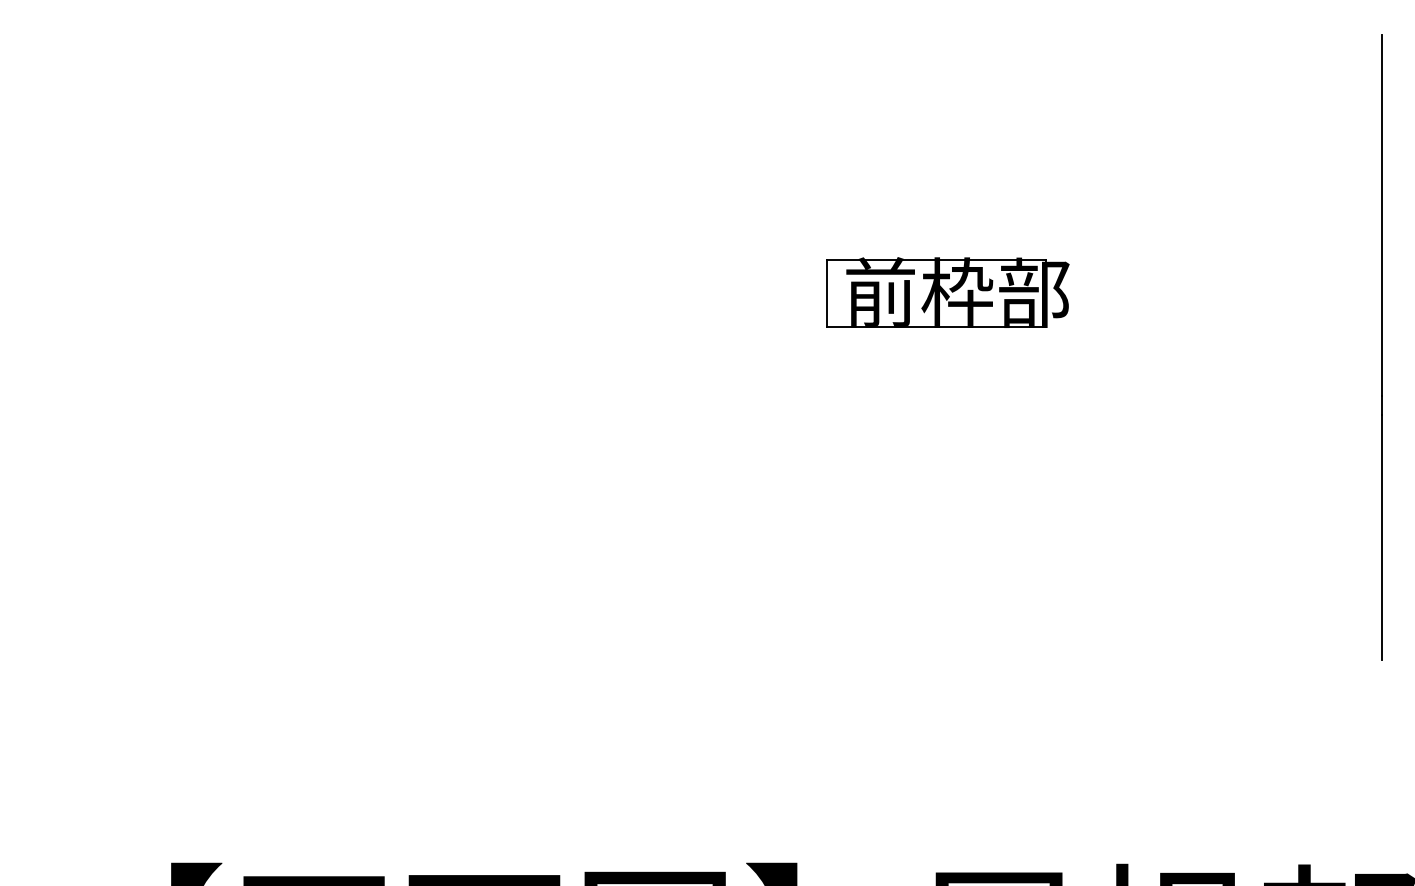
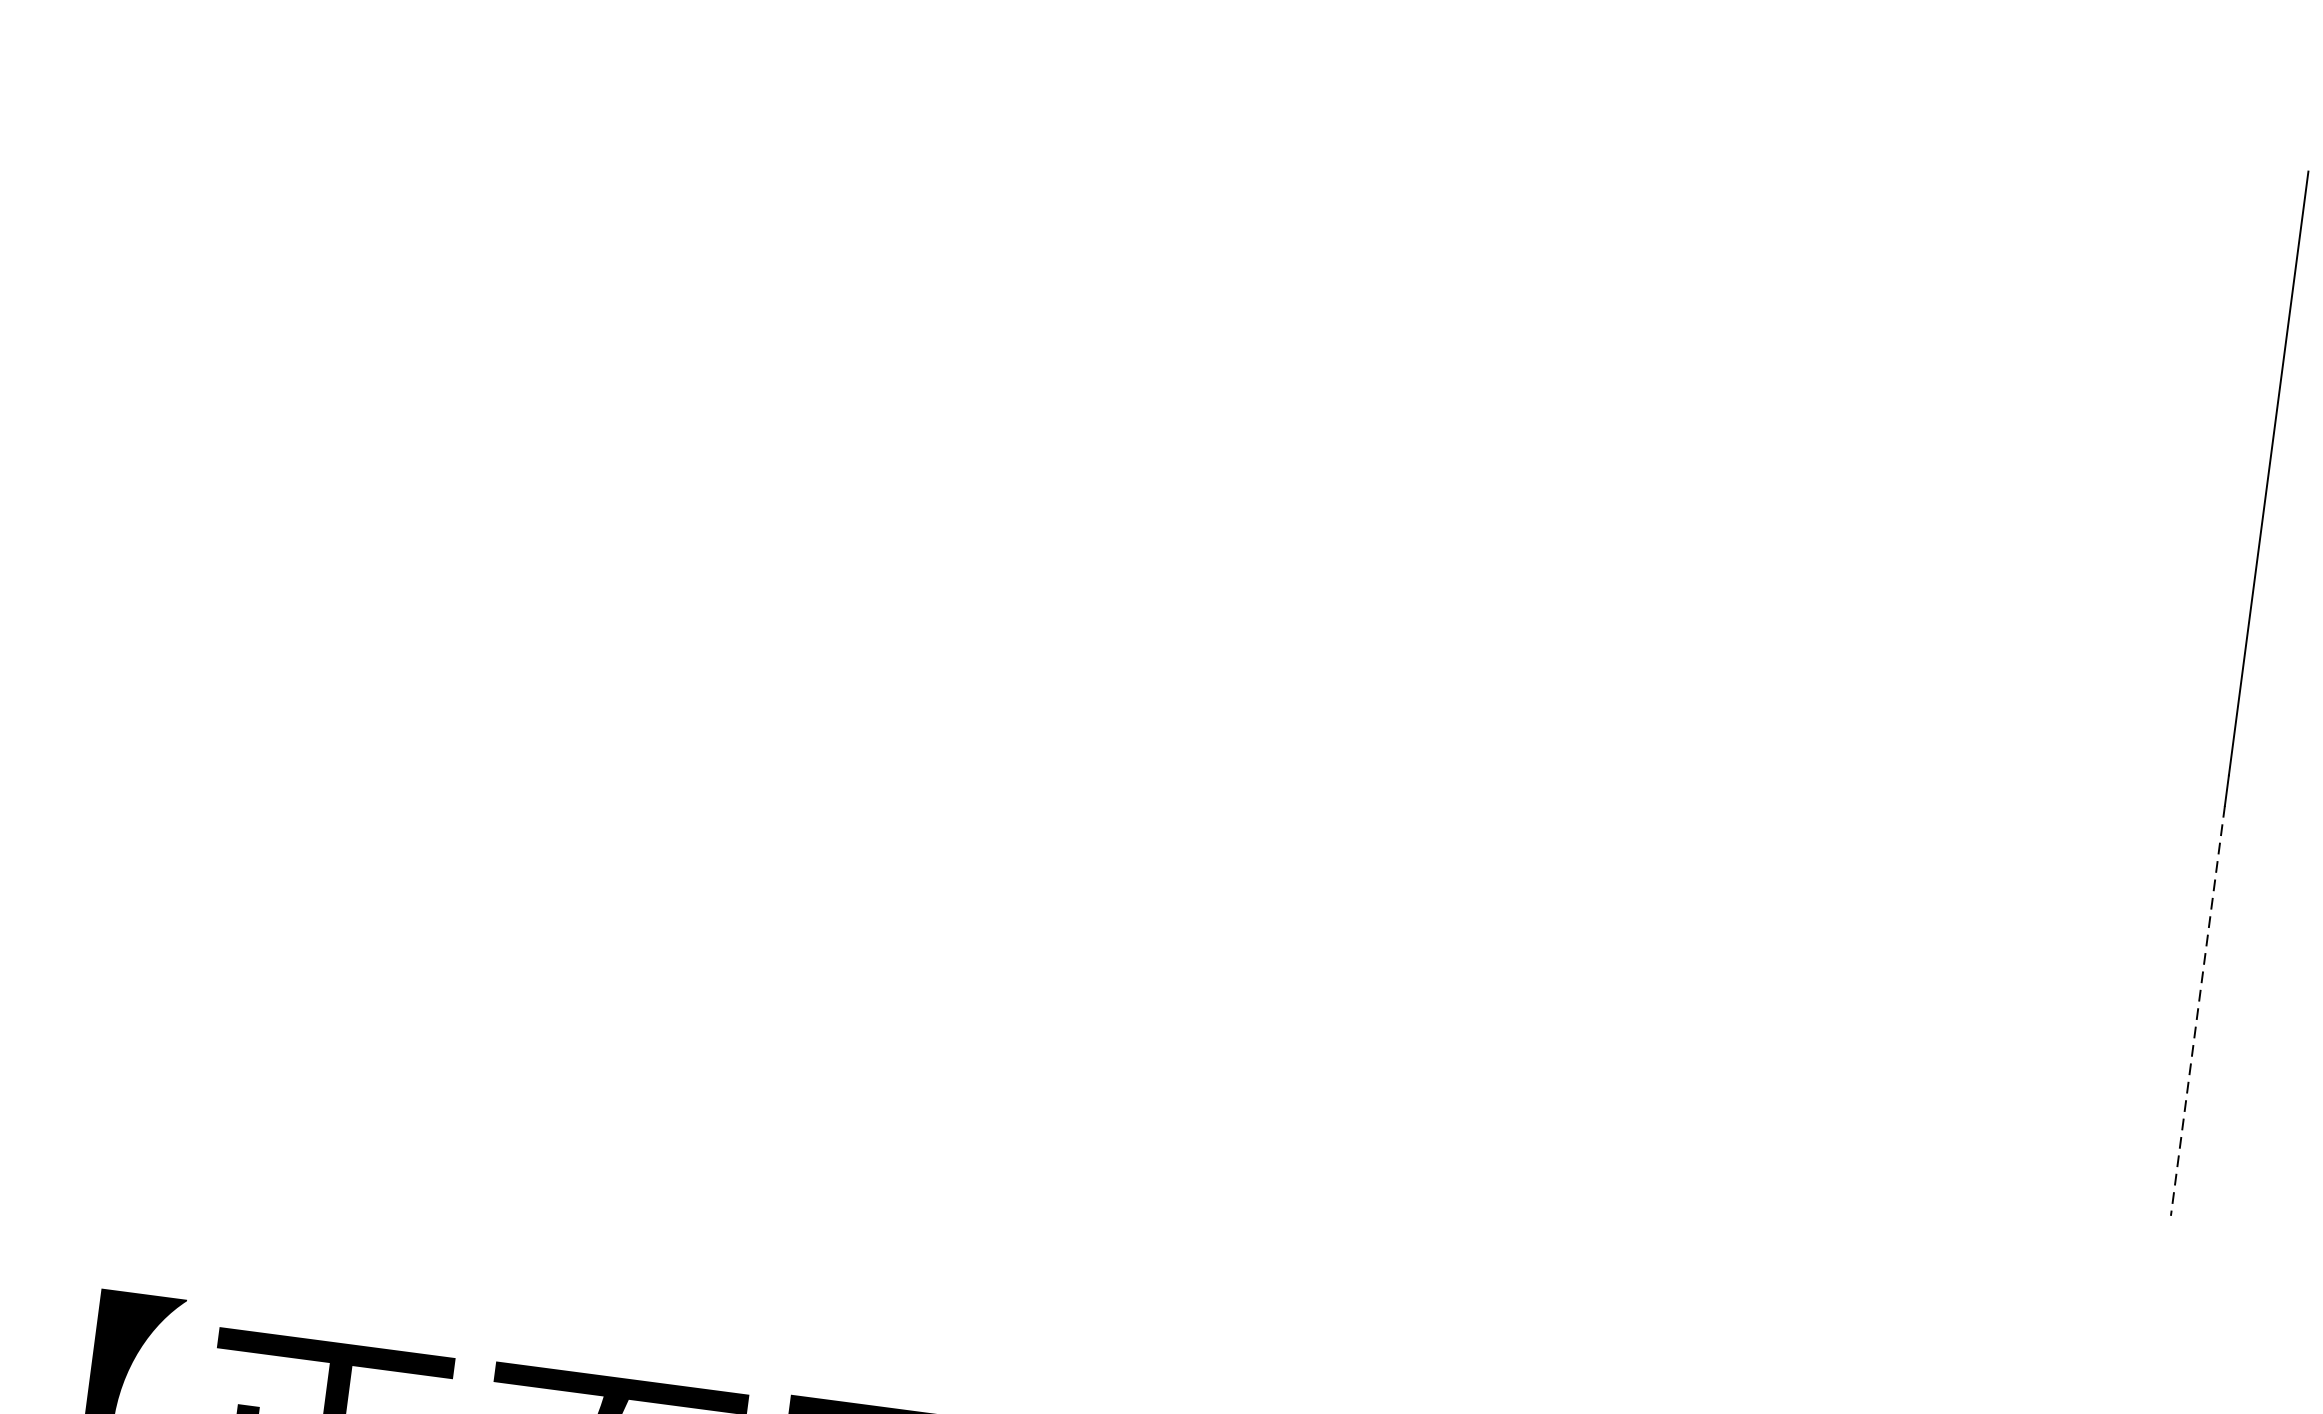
part: (947, 292) -> (1525, 505), removed
line: (1381, 537) -> (2197, 1011), solid -> dashed

